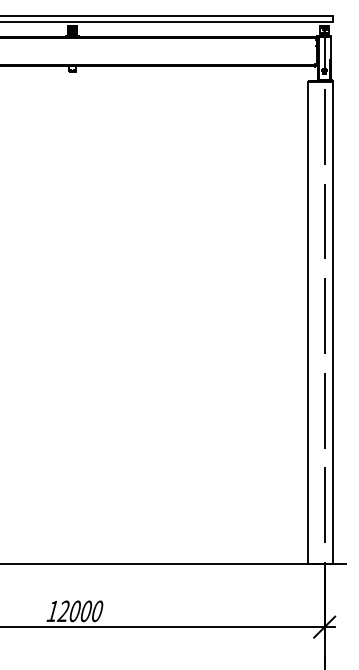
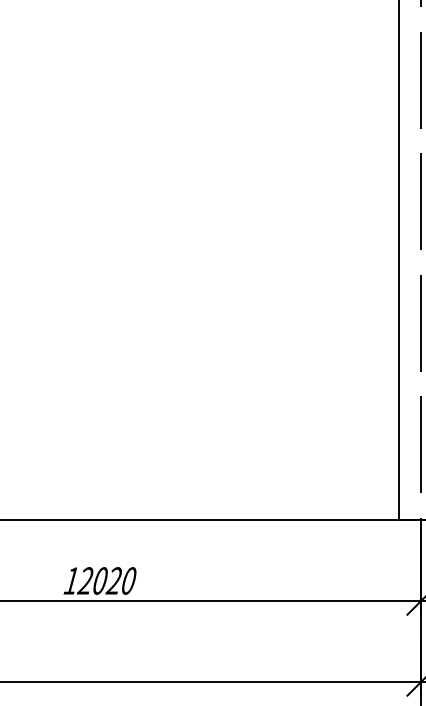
text: (85, 611) -> (113, 581), 12000 -> 12020

